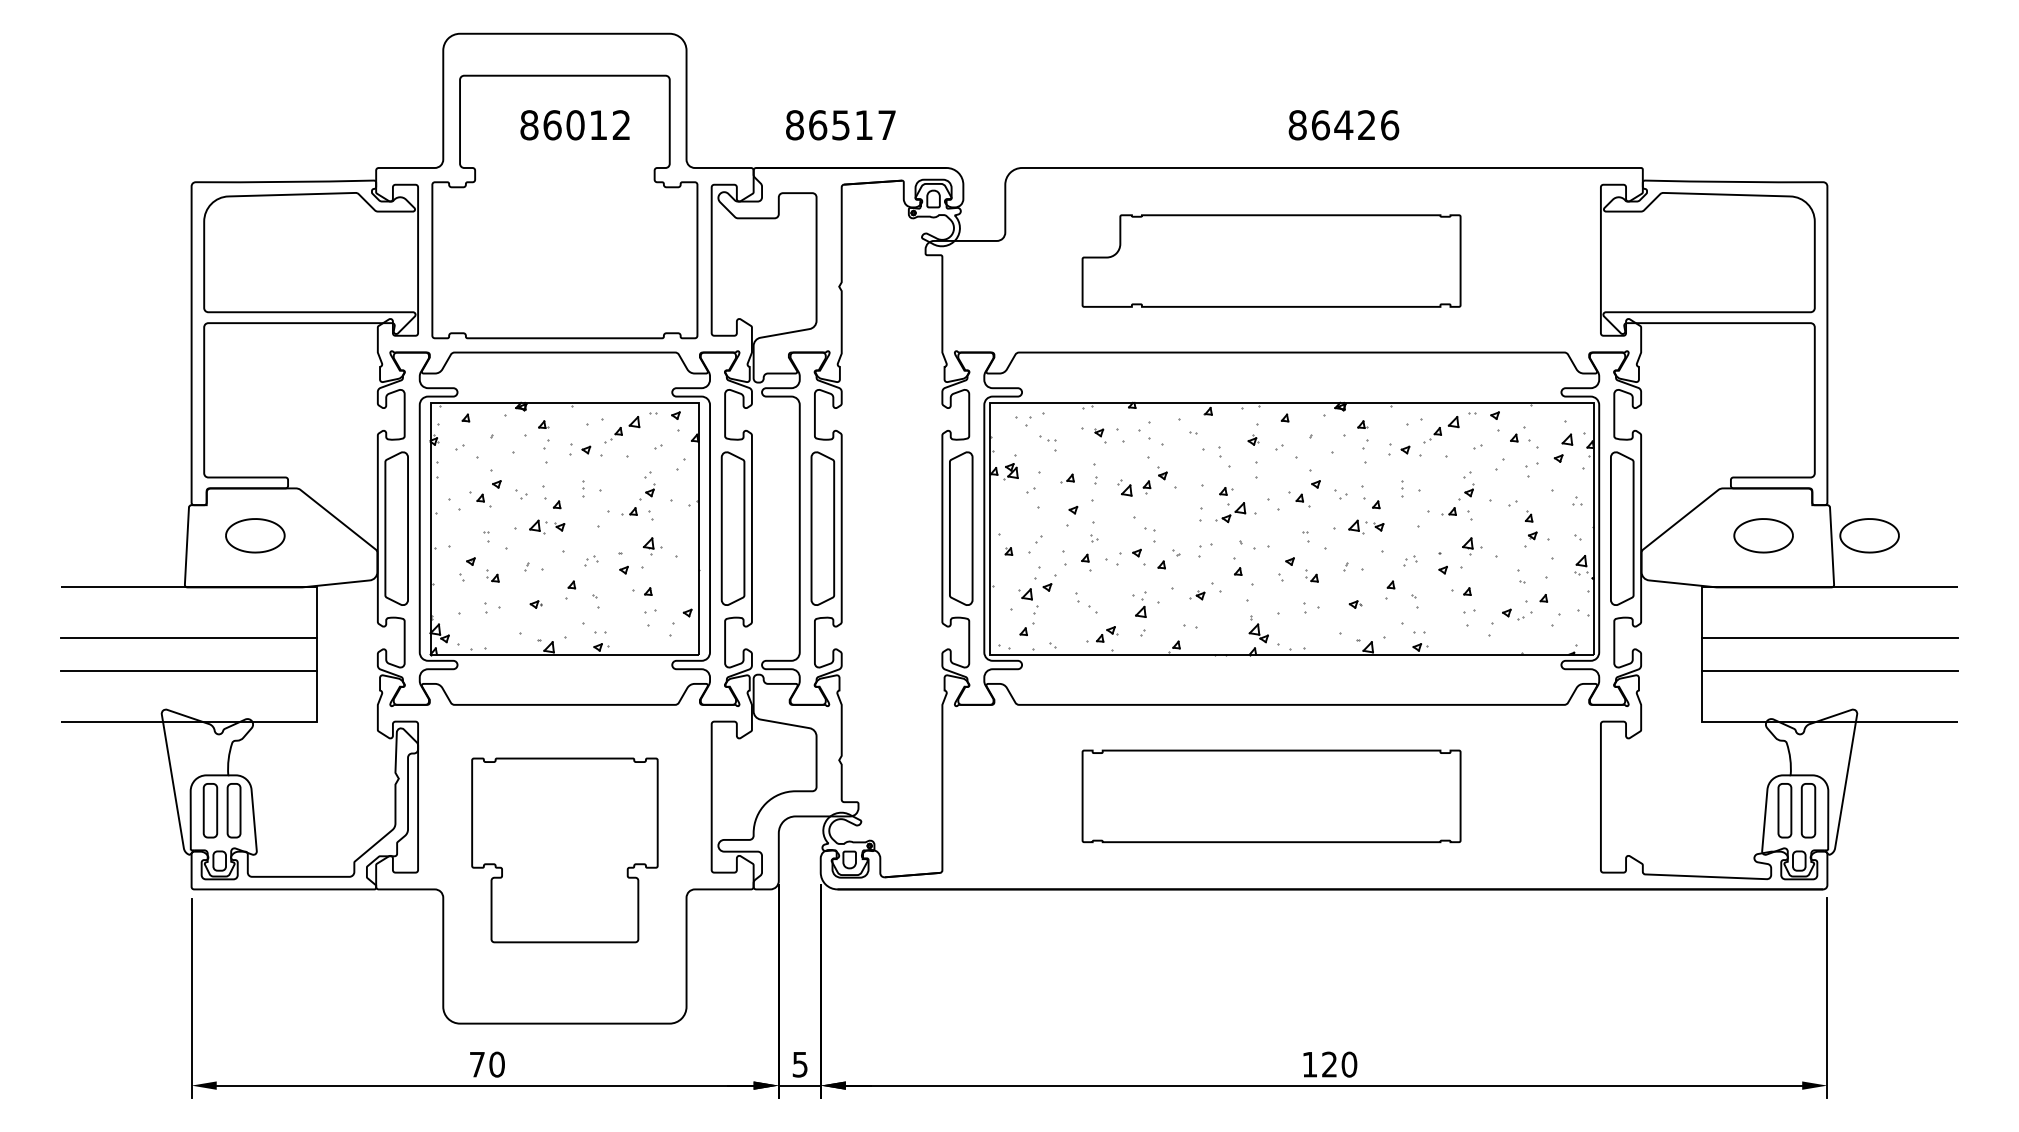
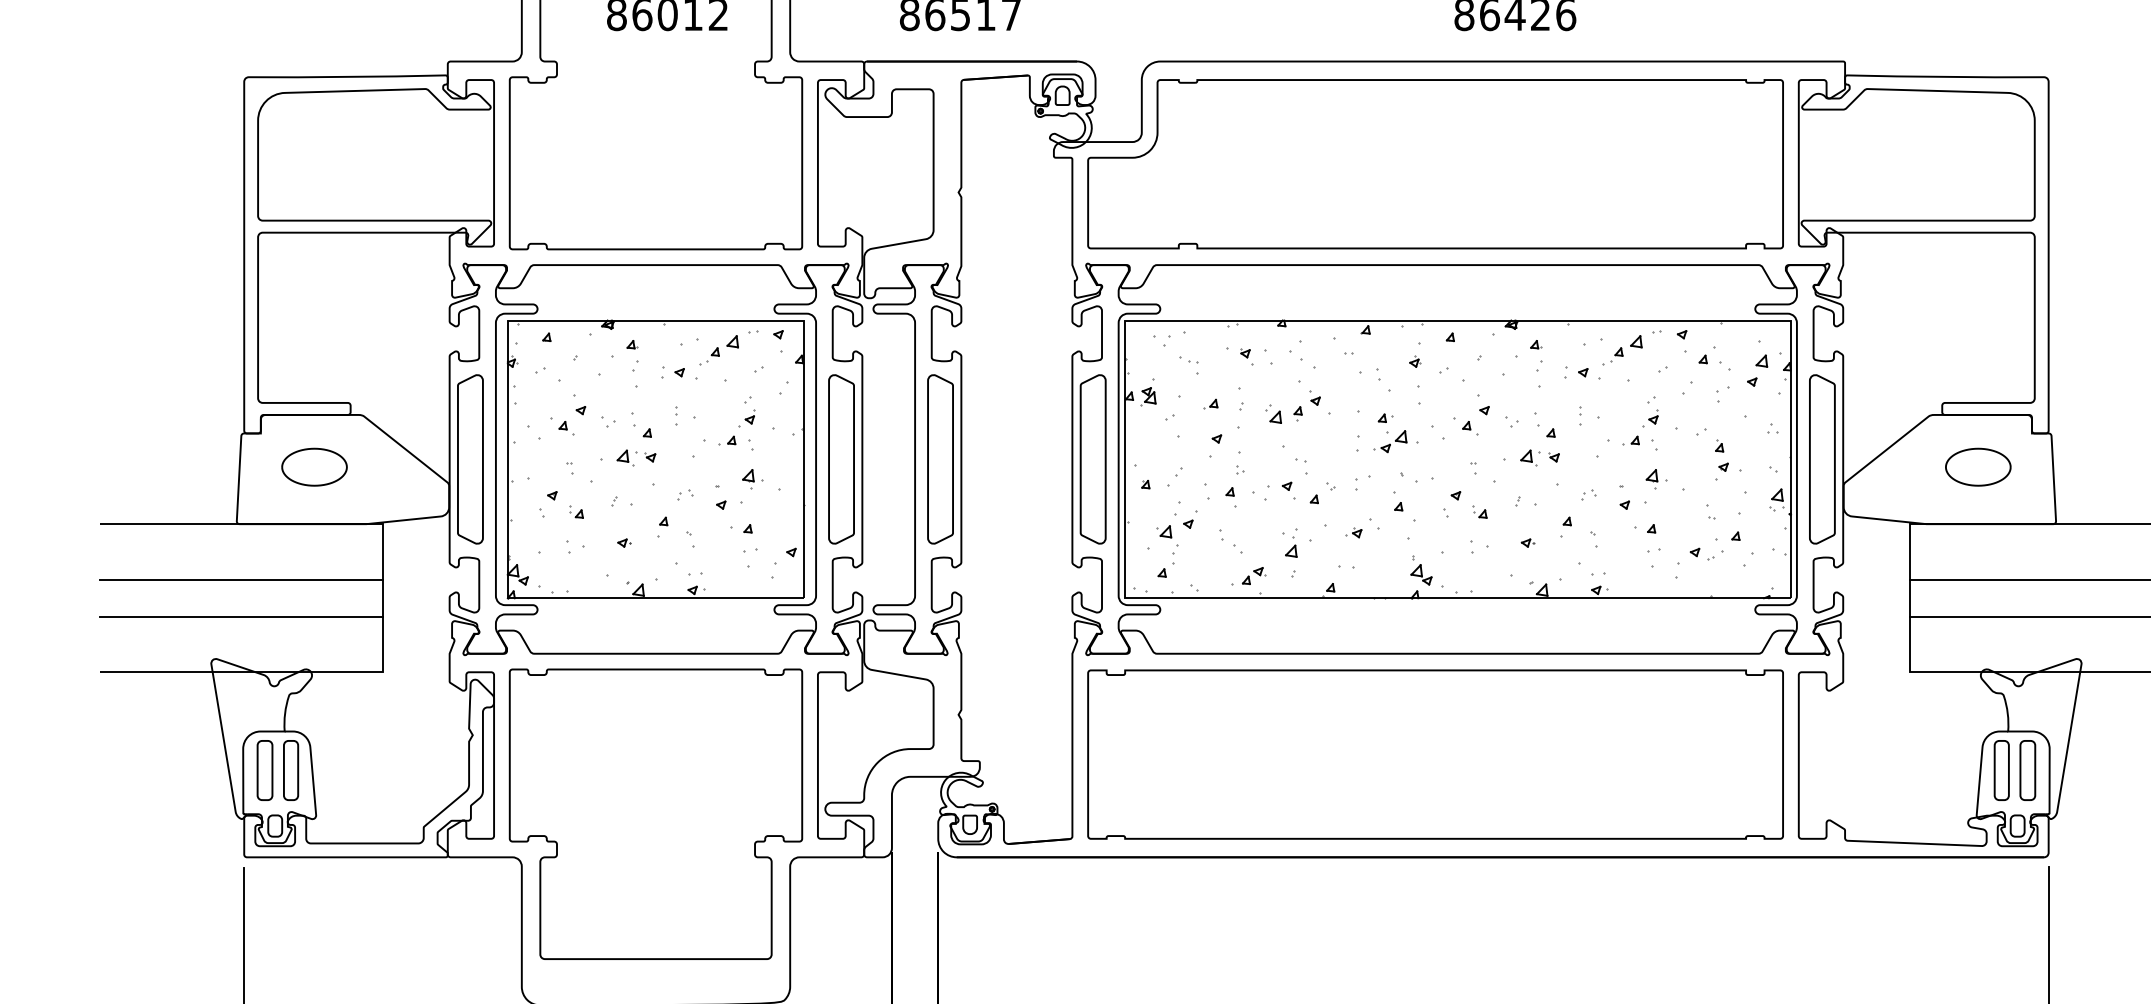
part: (1271, 260) -> (1435, 163), size x1.67
part: (1869, 535) -> (2095, 466), removed
part: (1271, 796) -> (1435, 754), size x1.67
part: (564, 850) -> (655, 814), size x1.43

